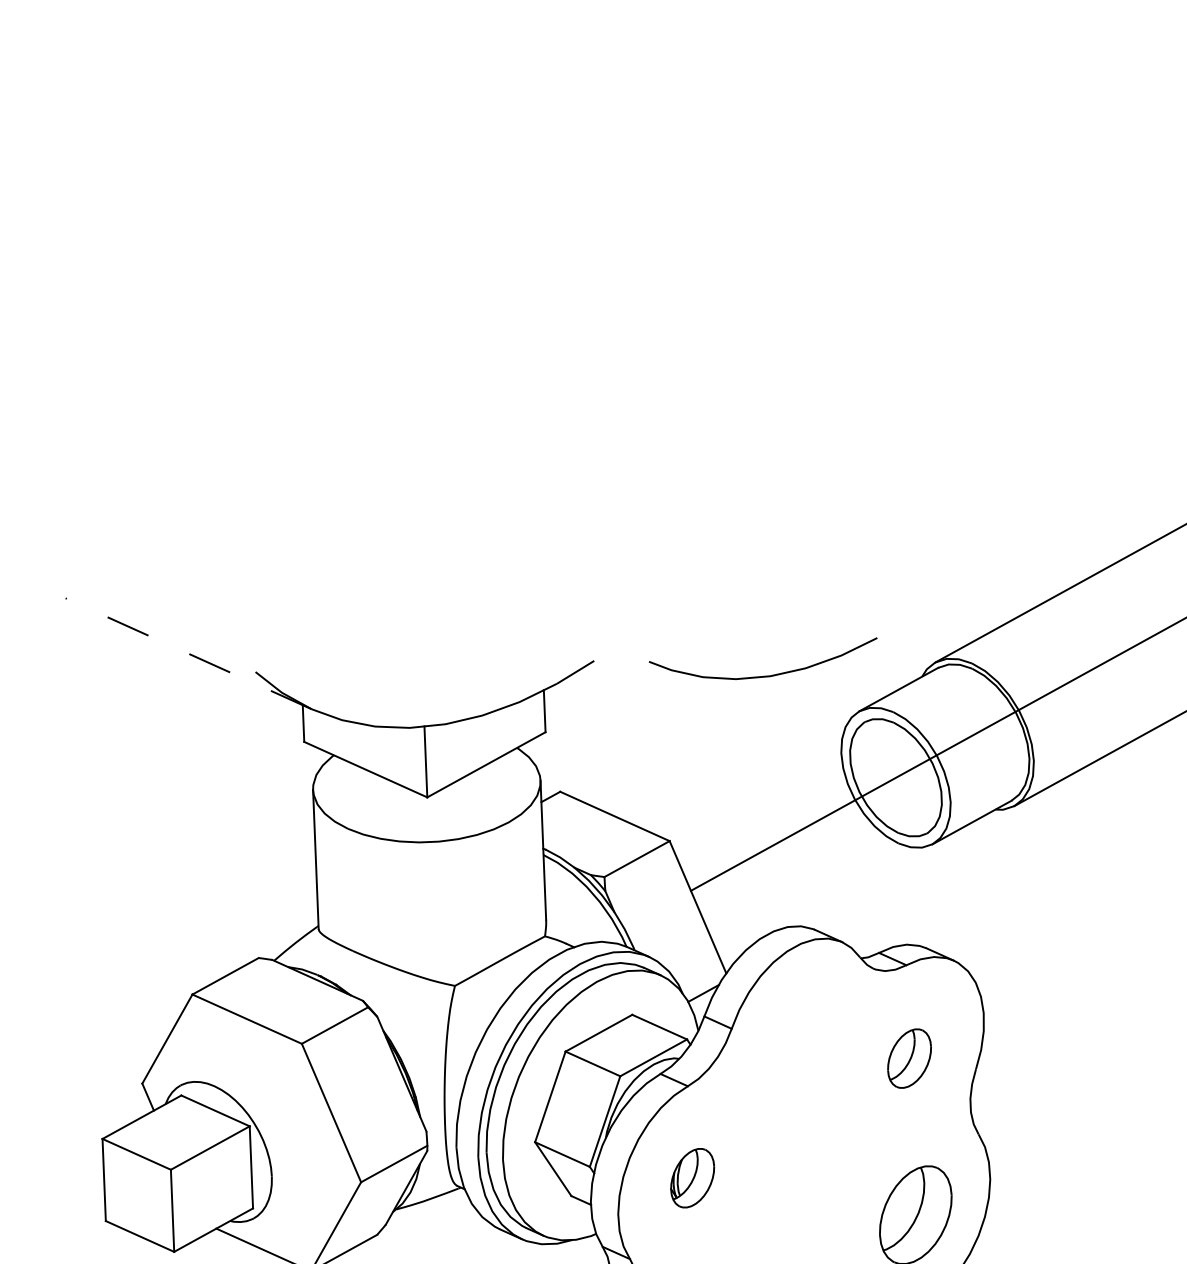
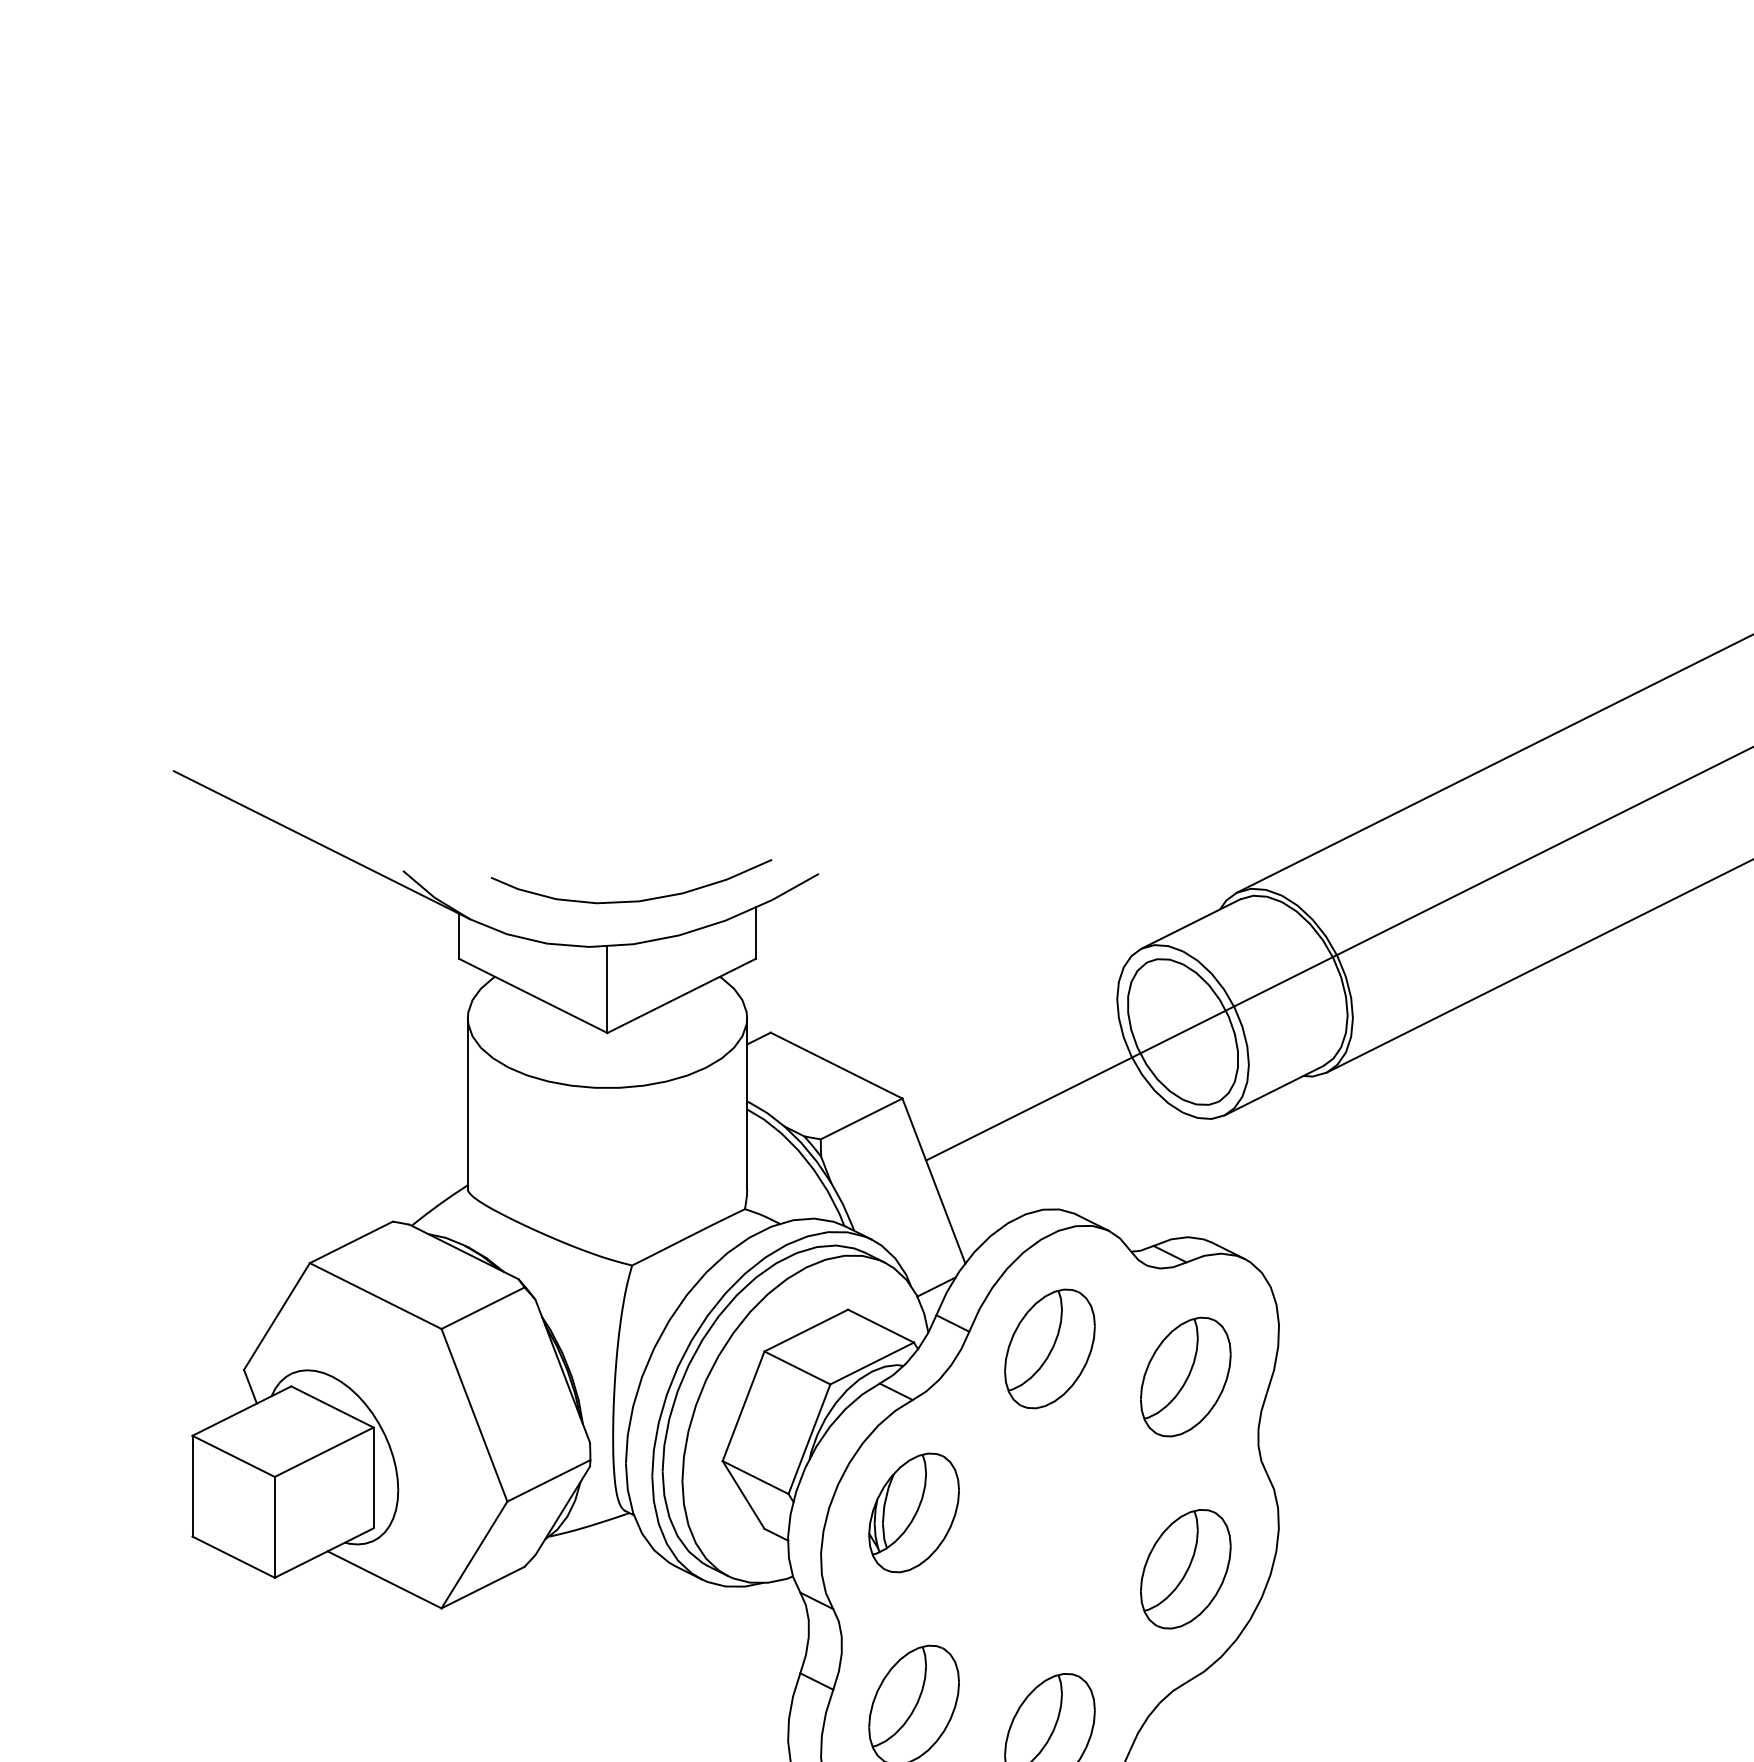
line: (189, 654) -> (322, 845), dashed -> solid
curve: (764, 675) -> (631, 900), moved
part: (797, 1039) -> (1049, 1348), added
part: (909, 1058) -> (1185, 1376), size x1.67
part: (692, 1177) -> (913, 1512), size x1.67

